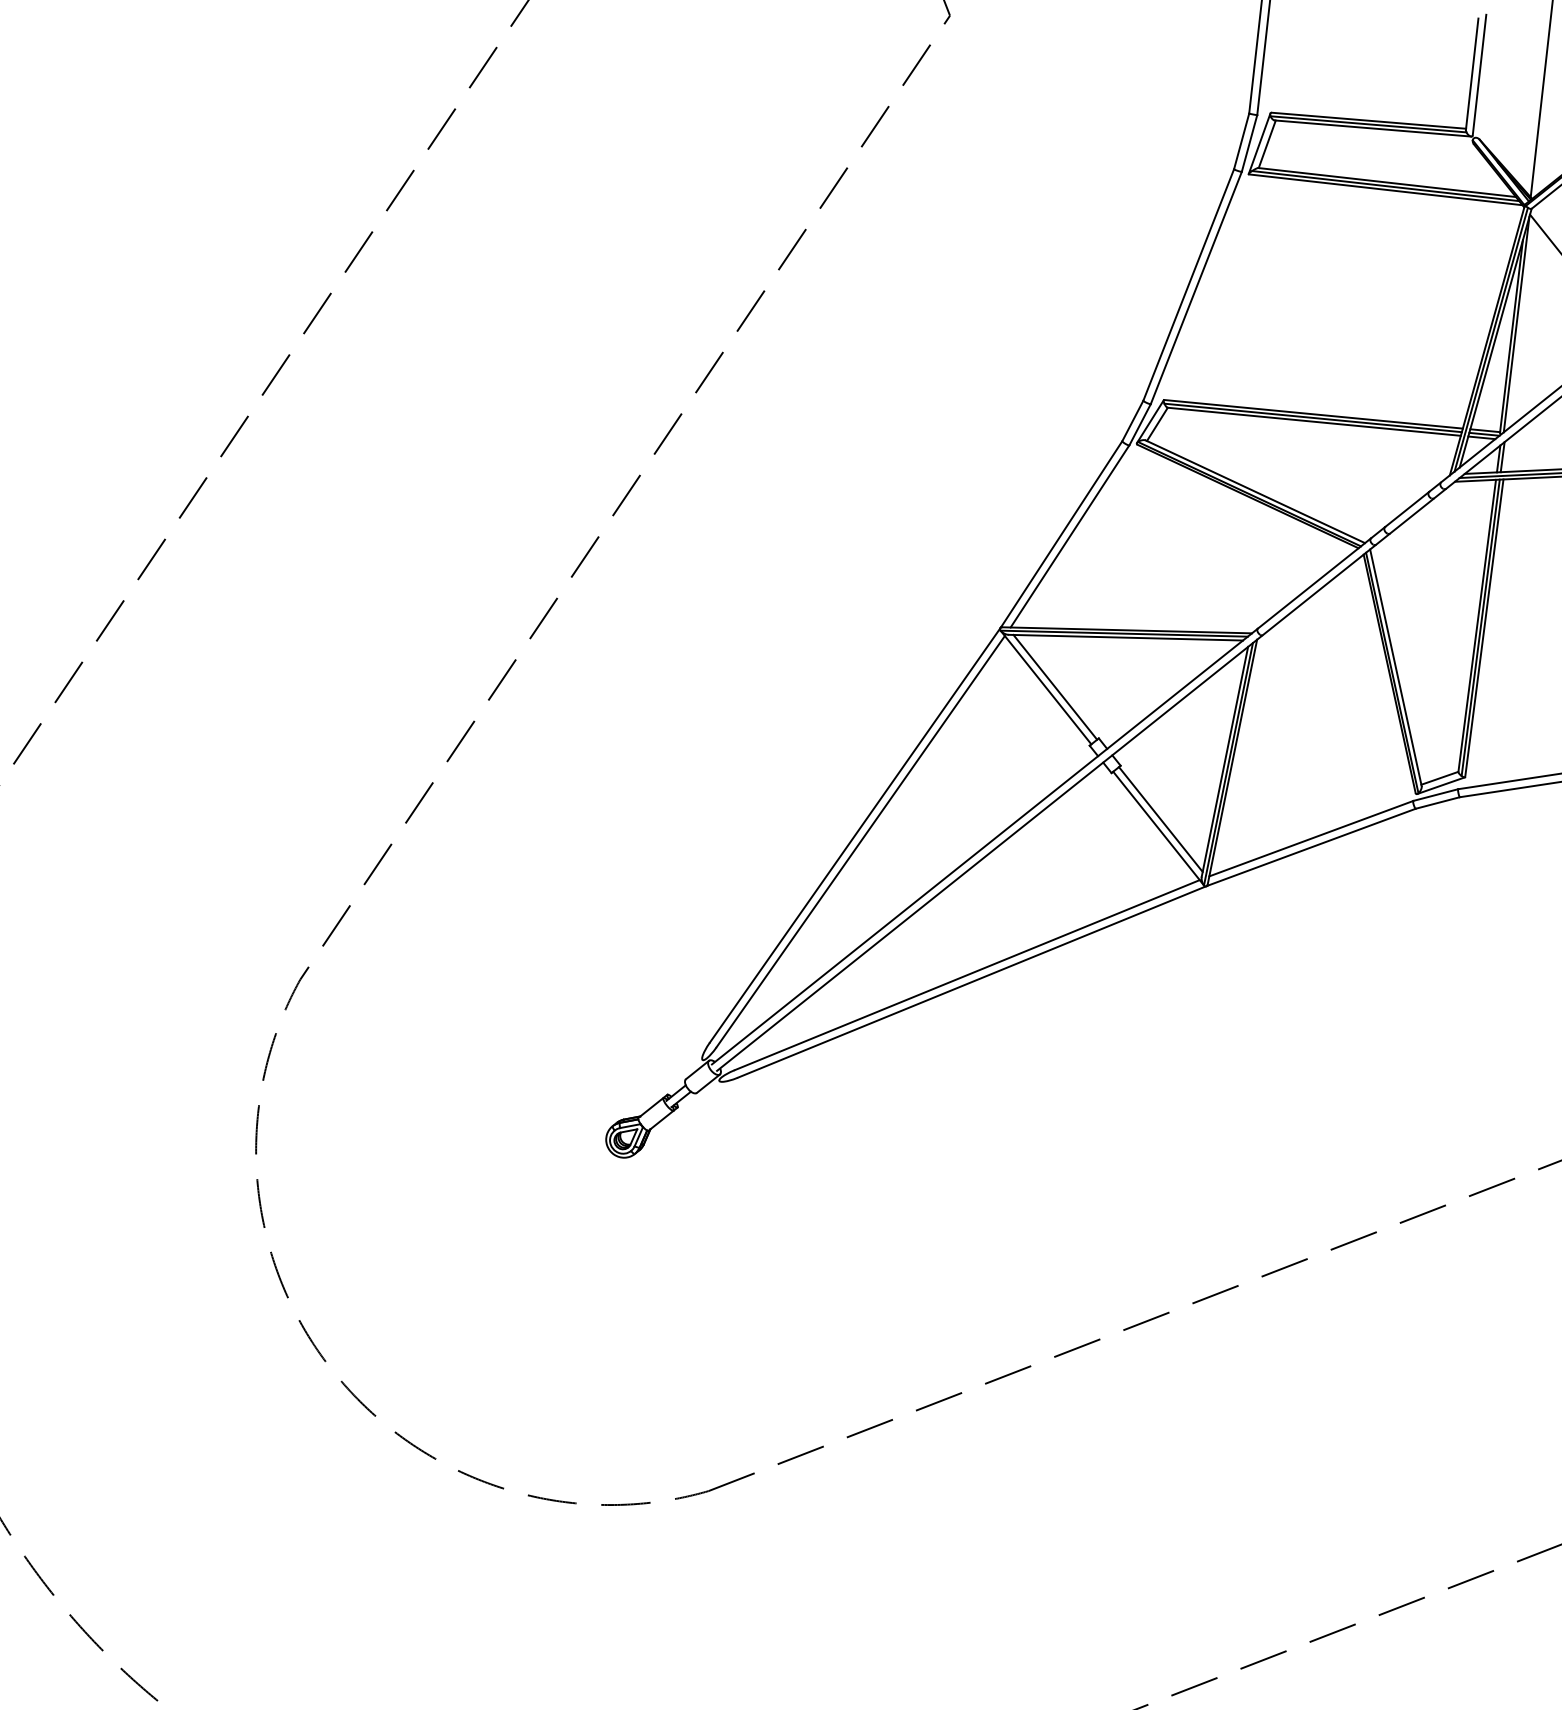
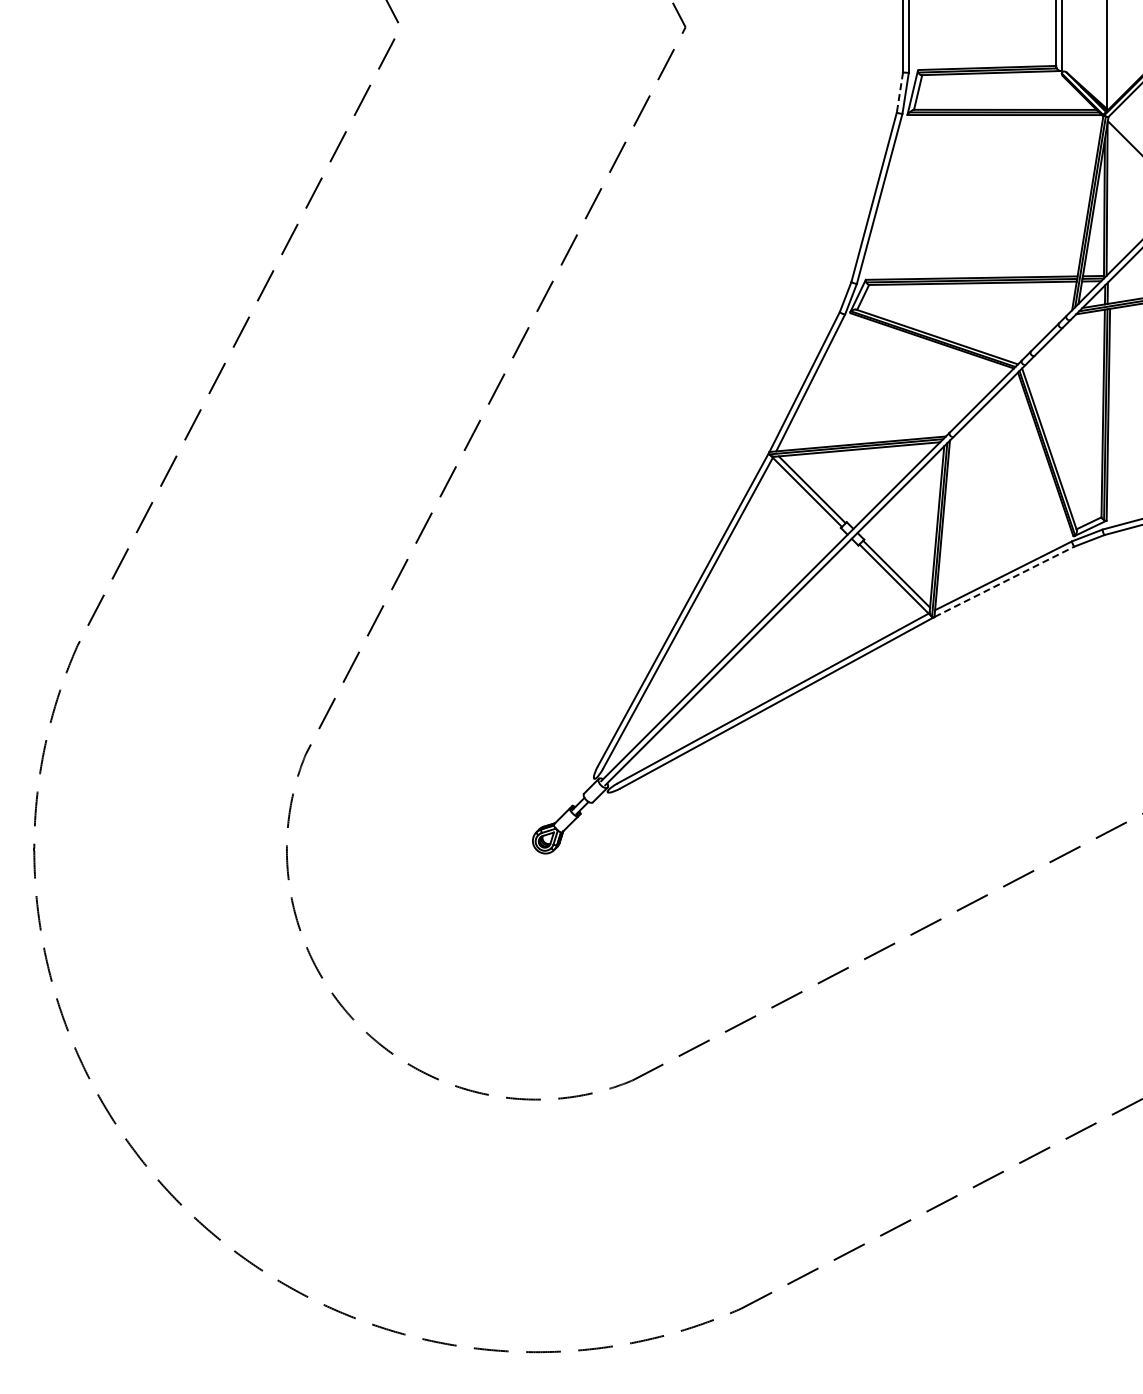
line: (1241, 141) -> (899, 92), solid -> dashed
line: (1311, 846) -> (1004, 581), solid -> dashed

